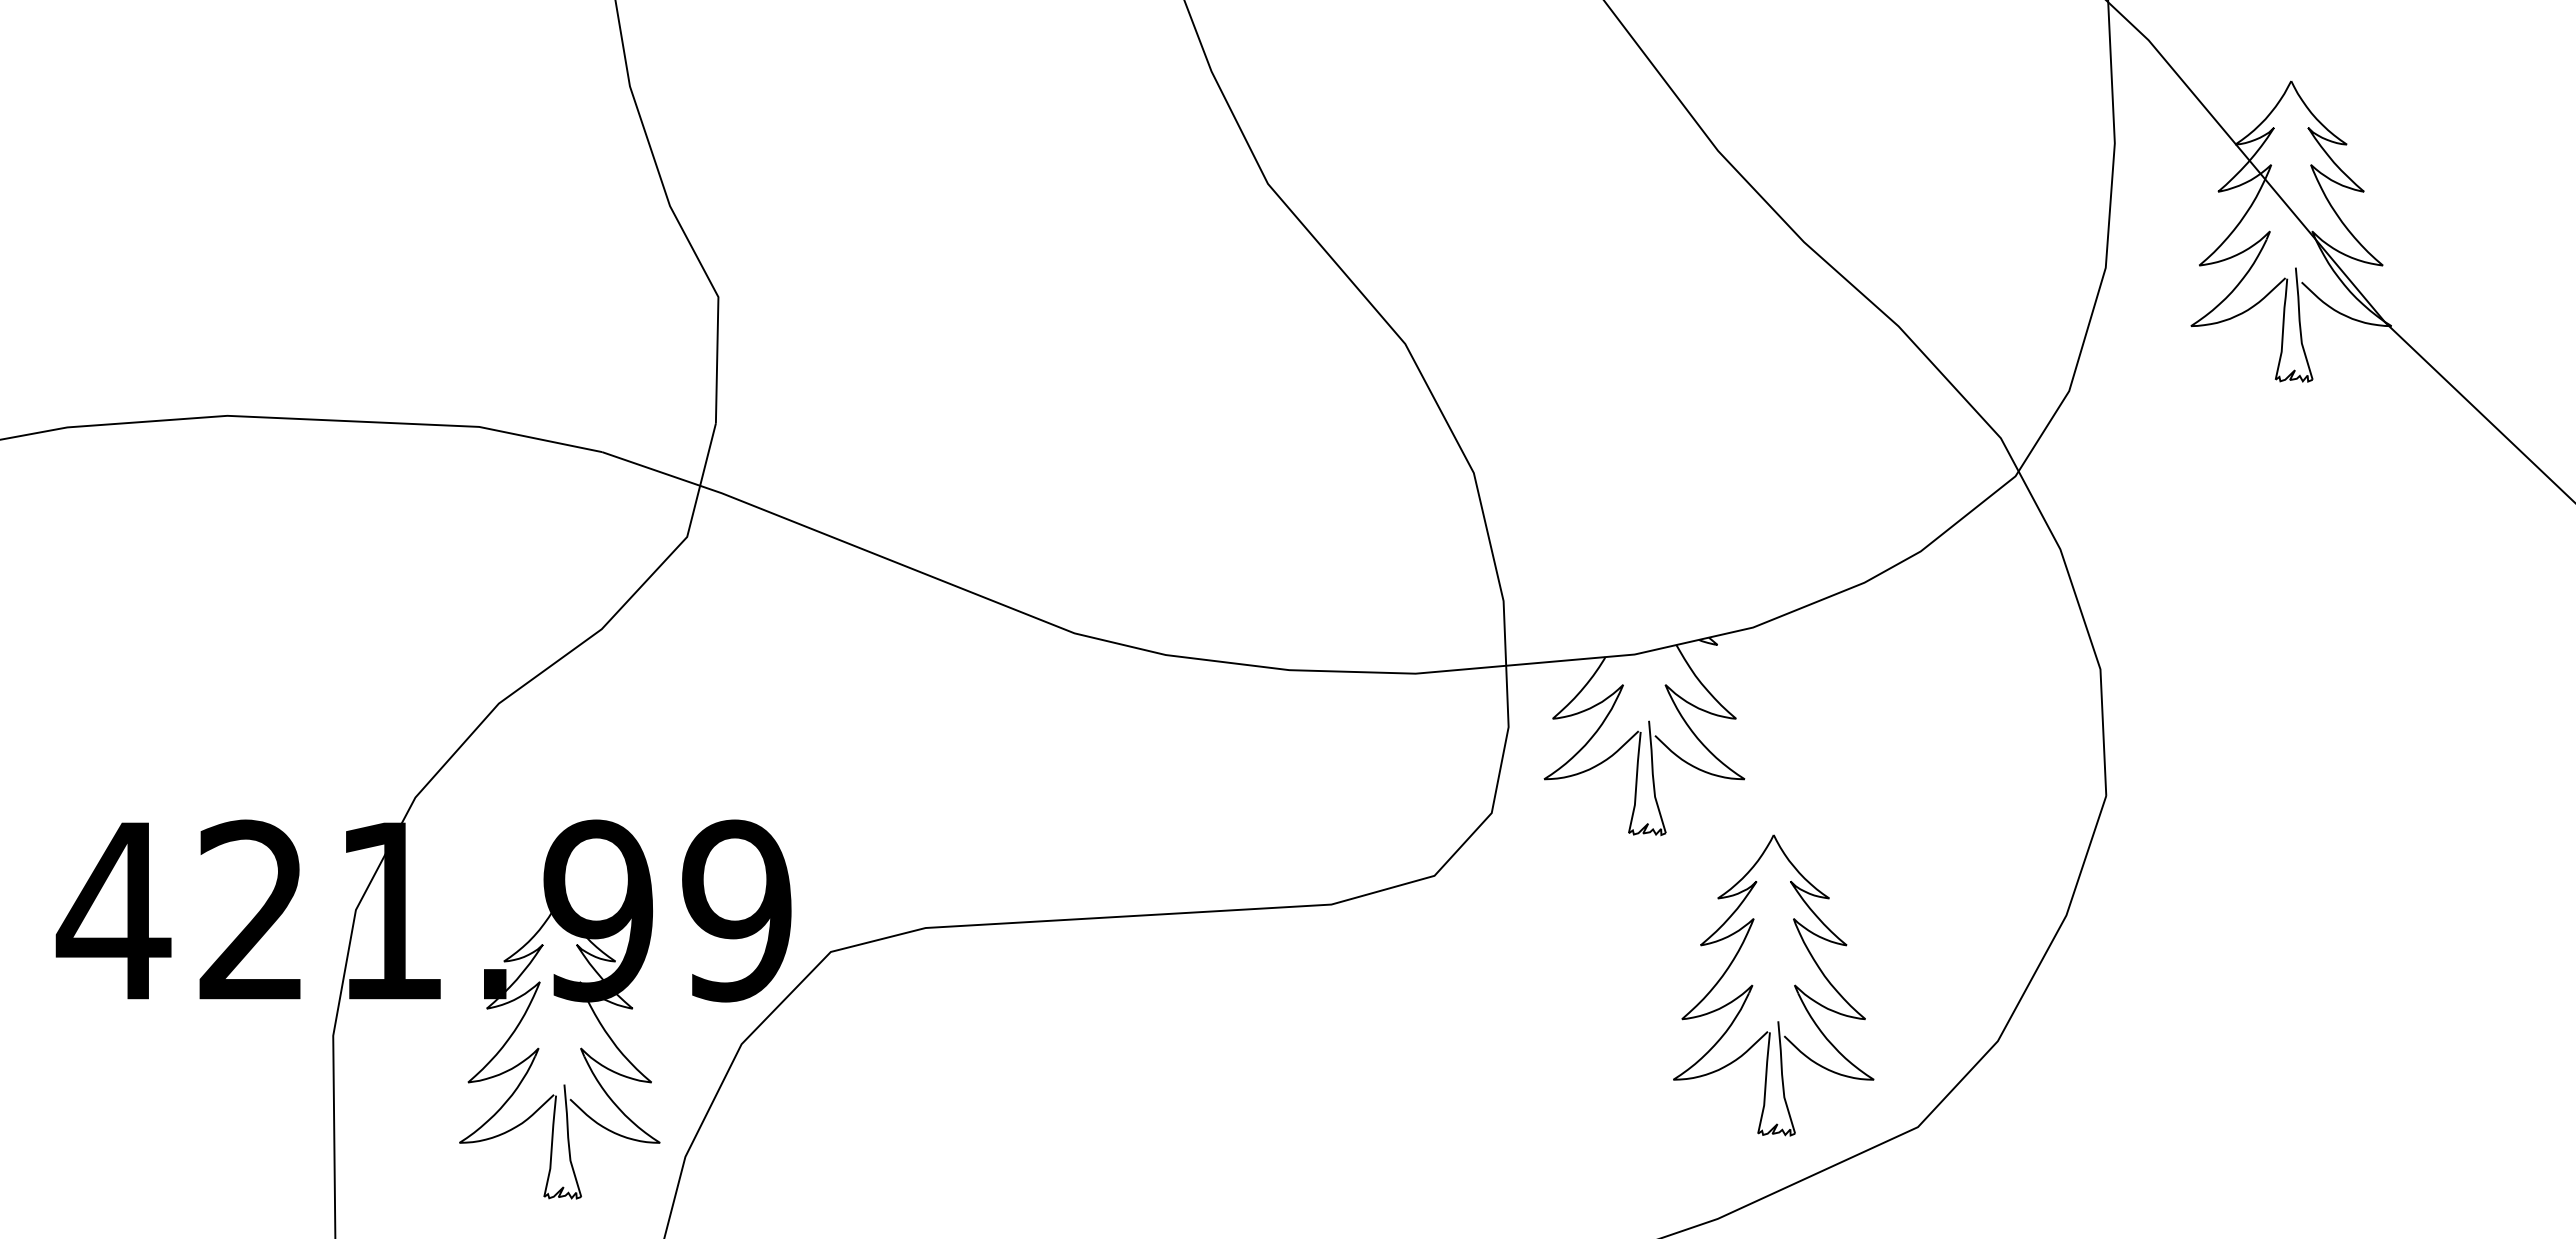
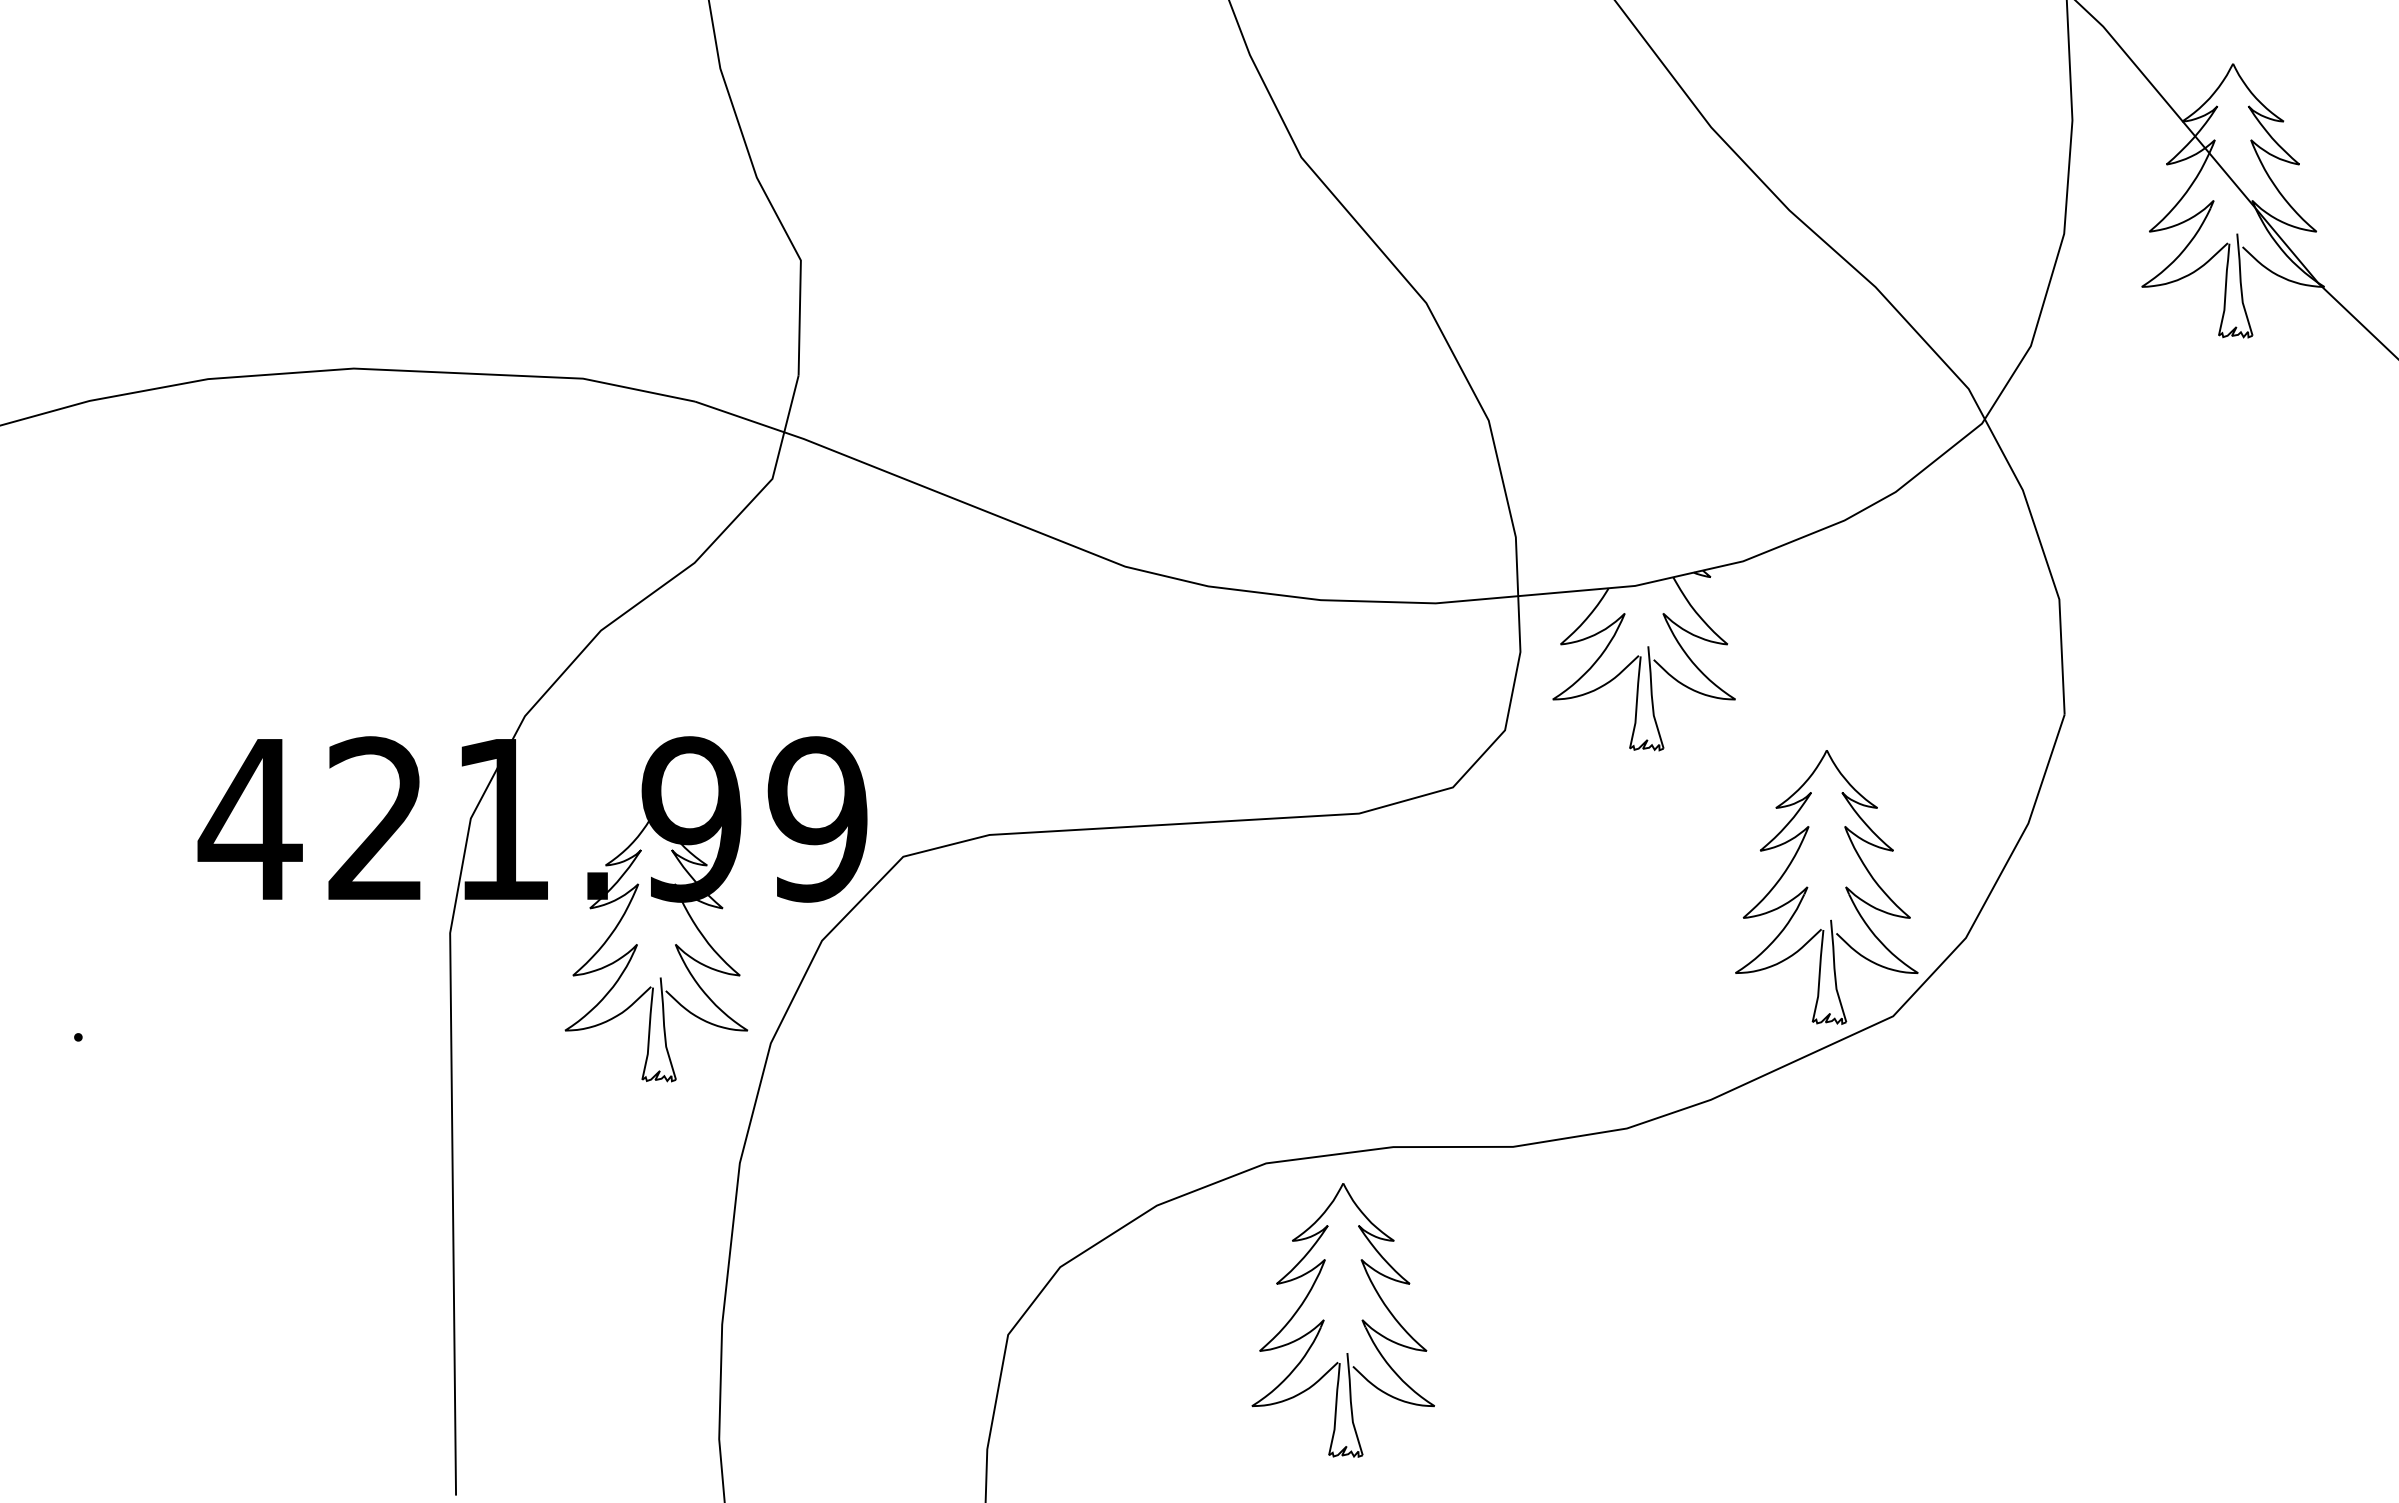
part: (1753, 985) -> (1808, 887), moved

